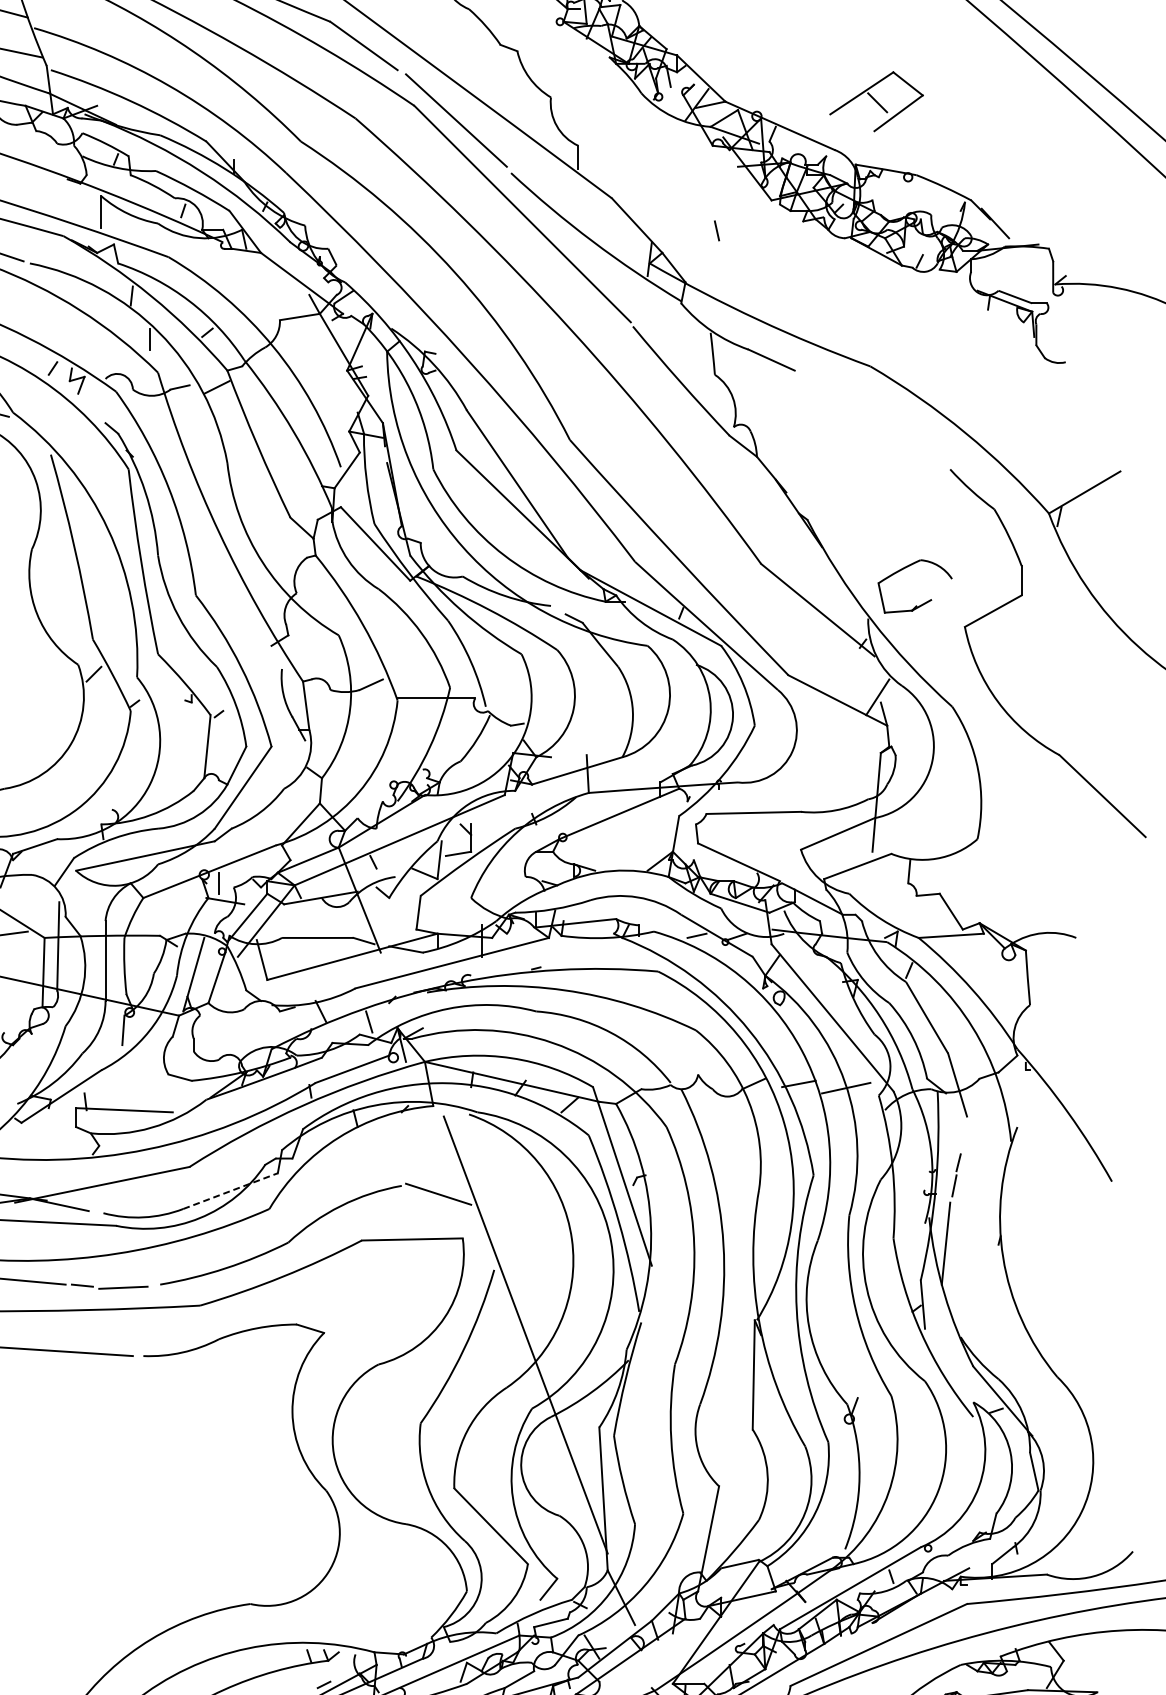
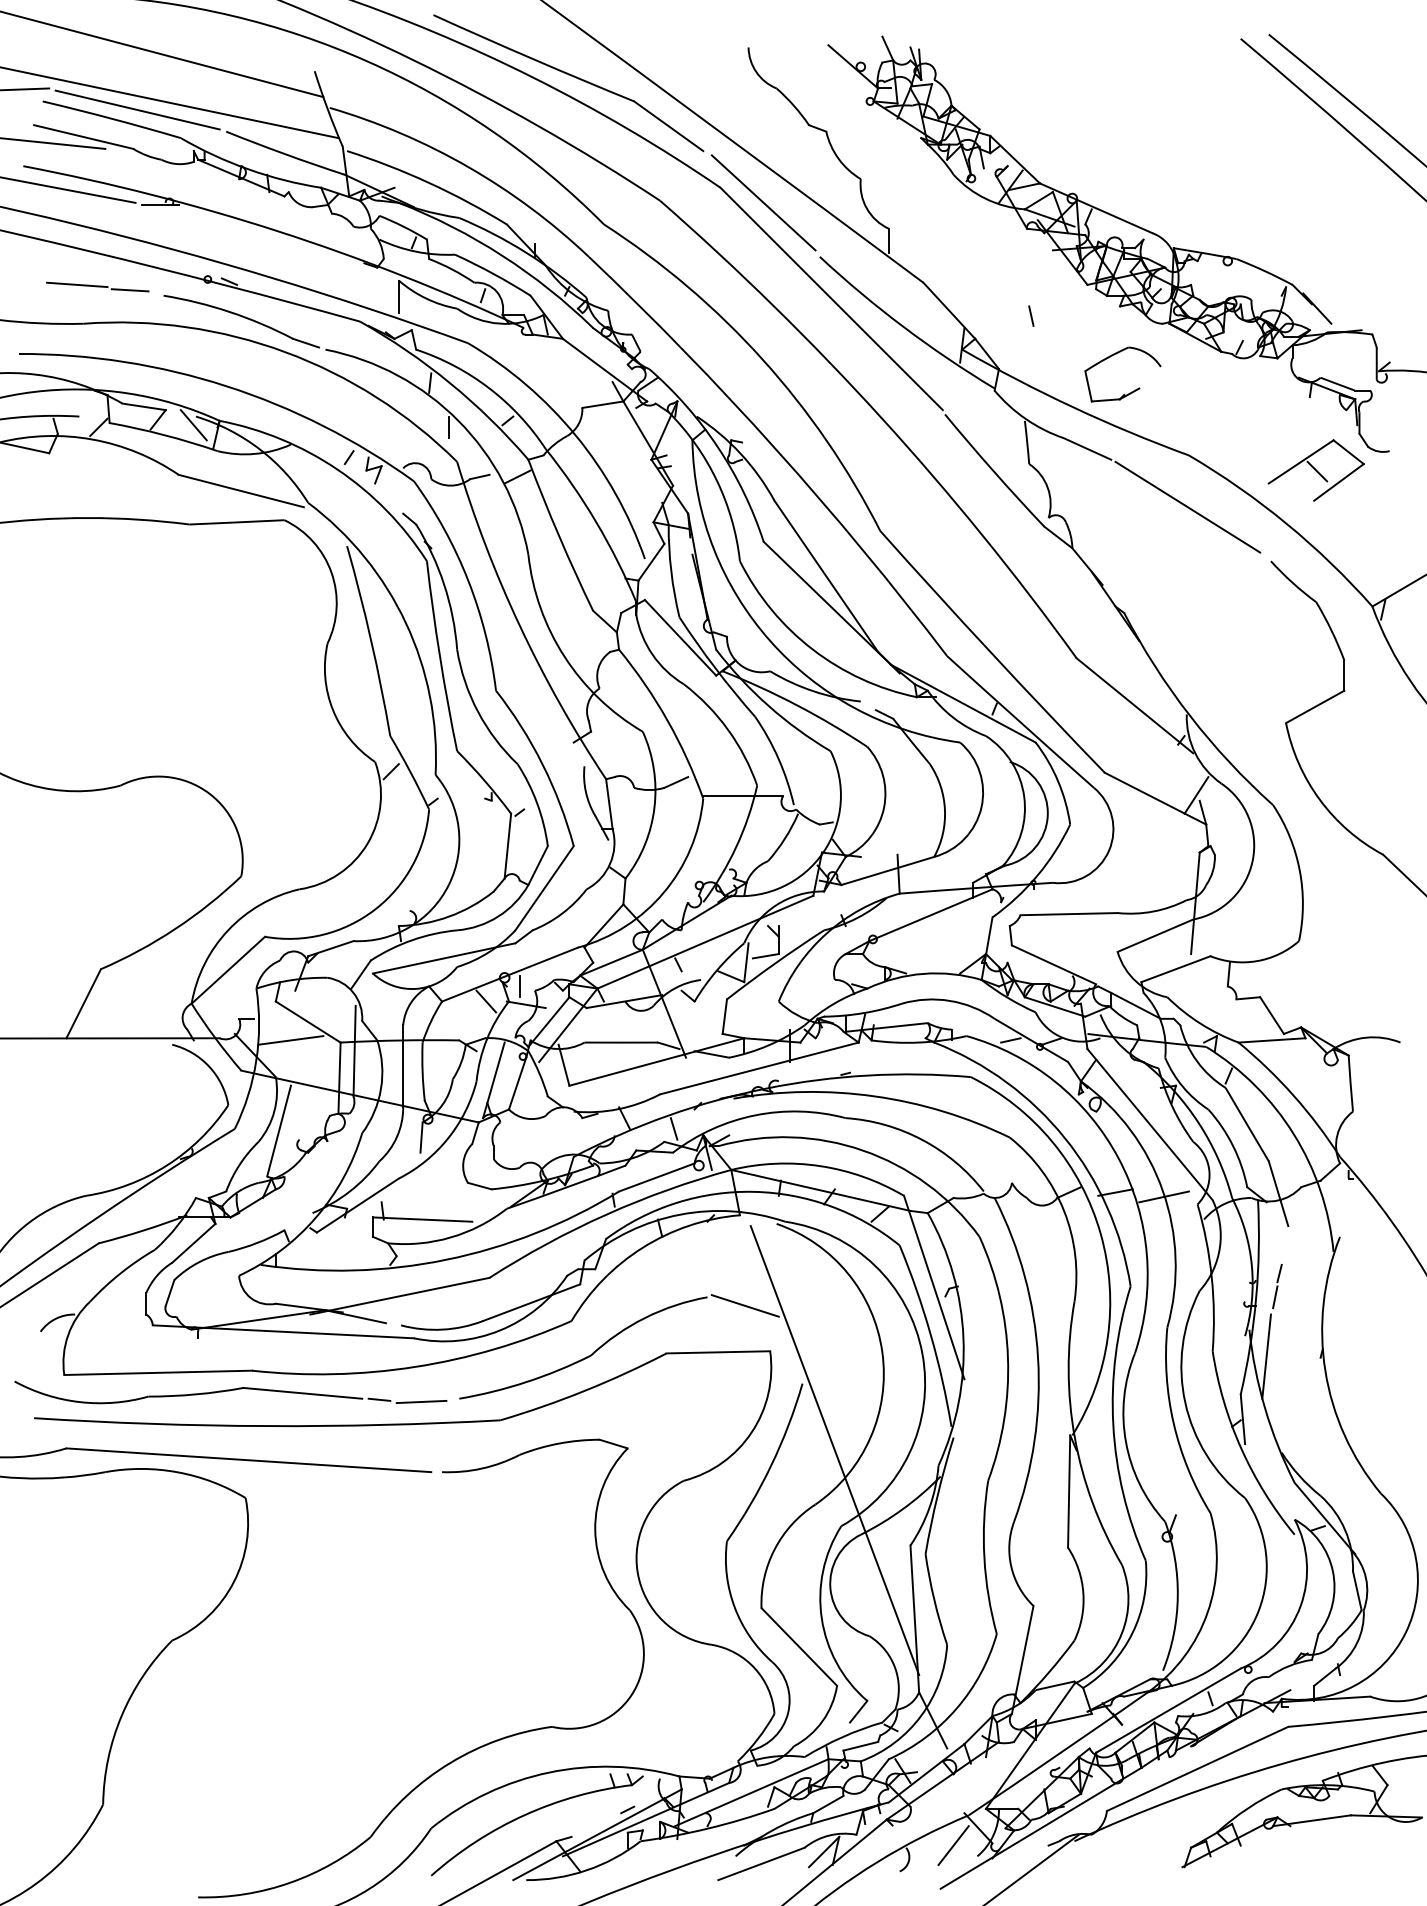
part: (875, 101) -> (1315, 470), moved
line: (868, 416) -> (1187, 506), added
part: (916, 604) -> (1124, 393), moved
line: (186, 897) -> (486, 1001), added
line: (230, 1190) -> (531, 1302), dashed -> solid

